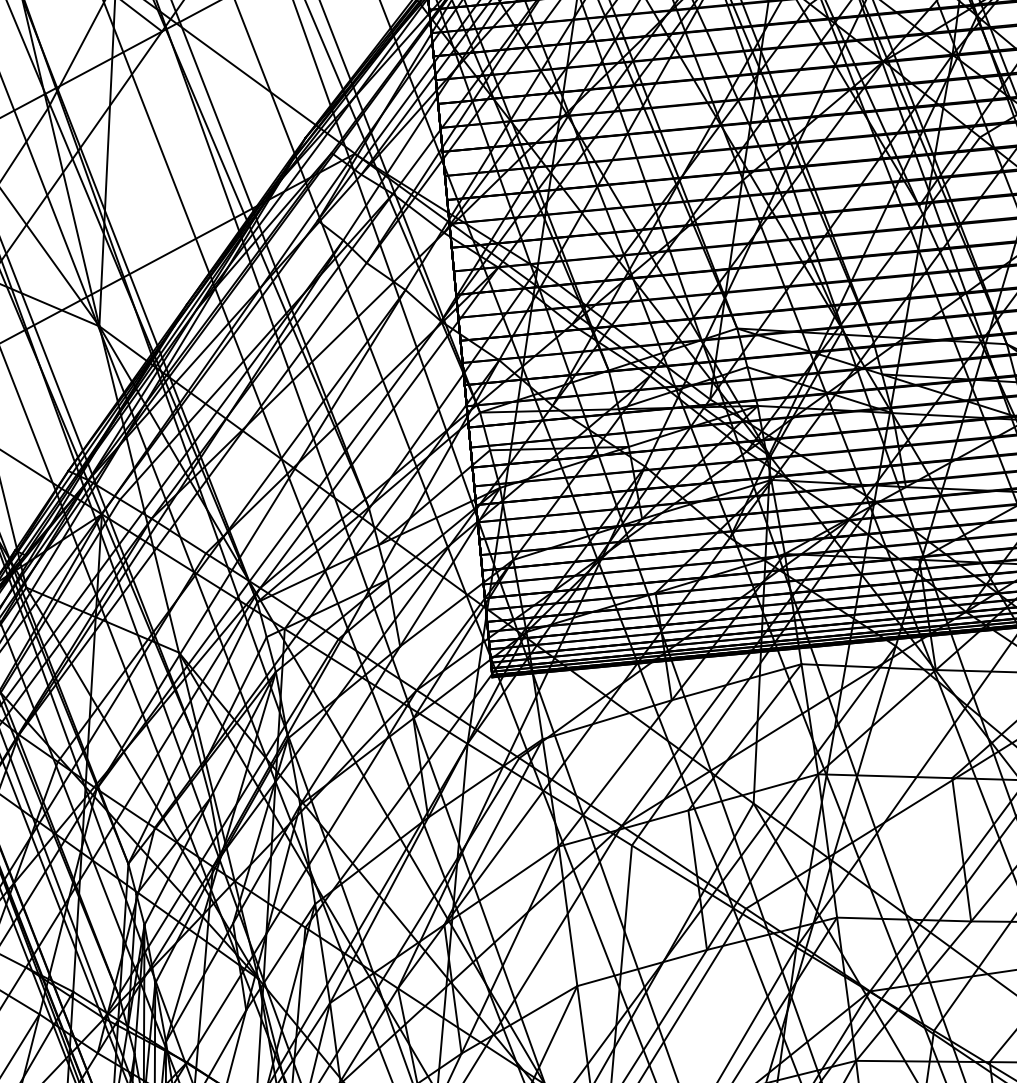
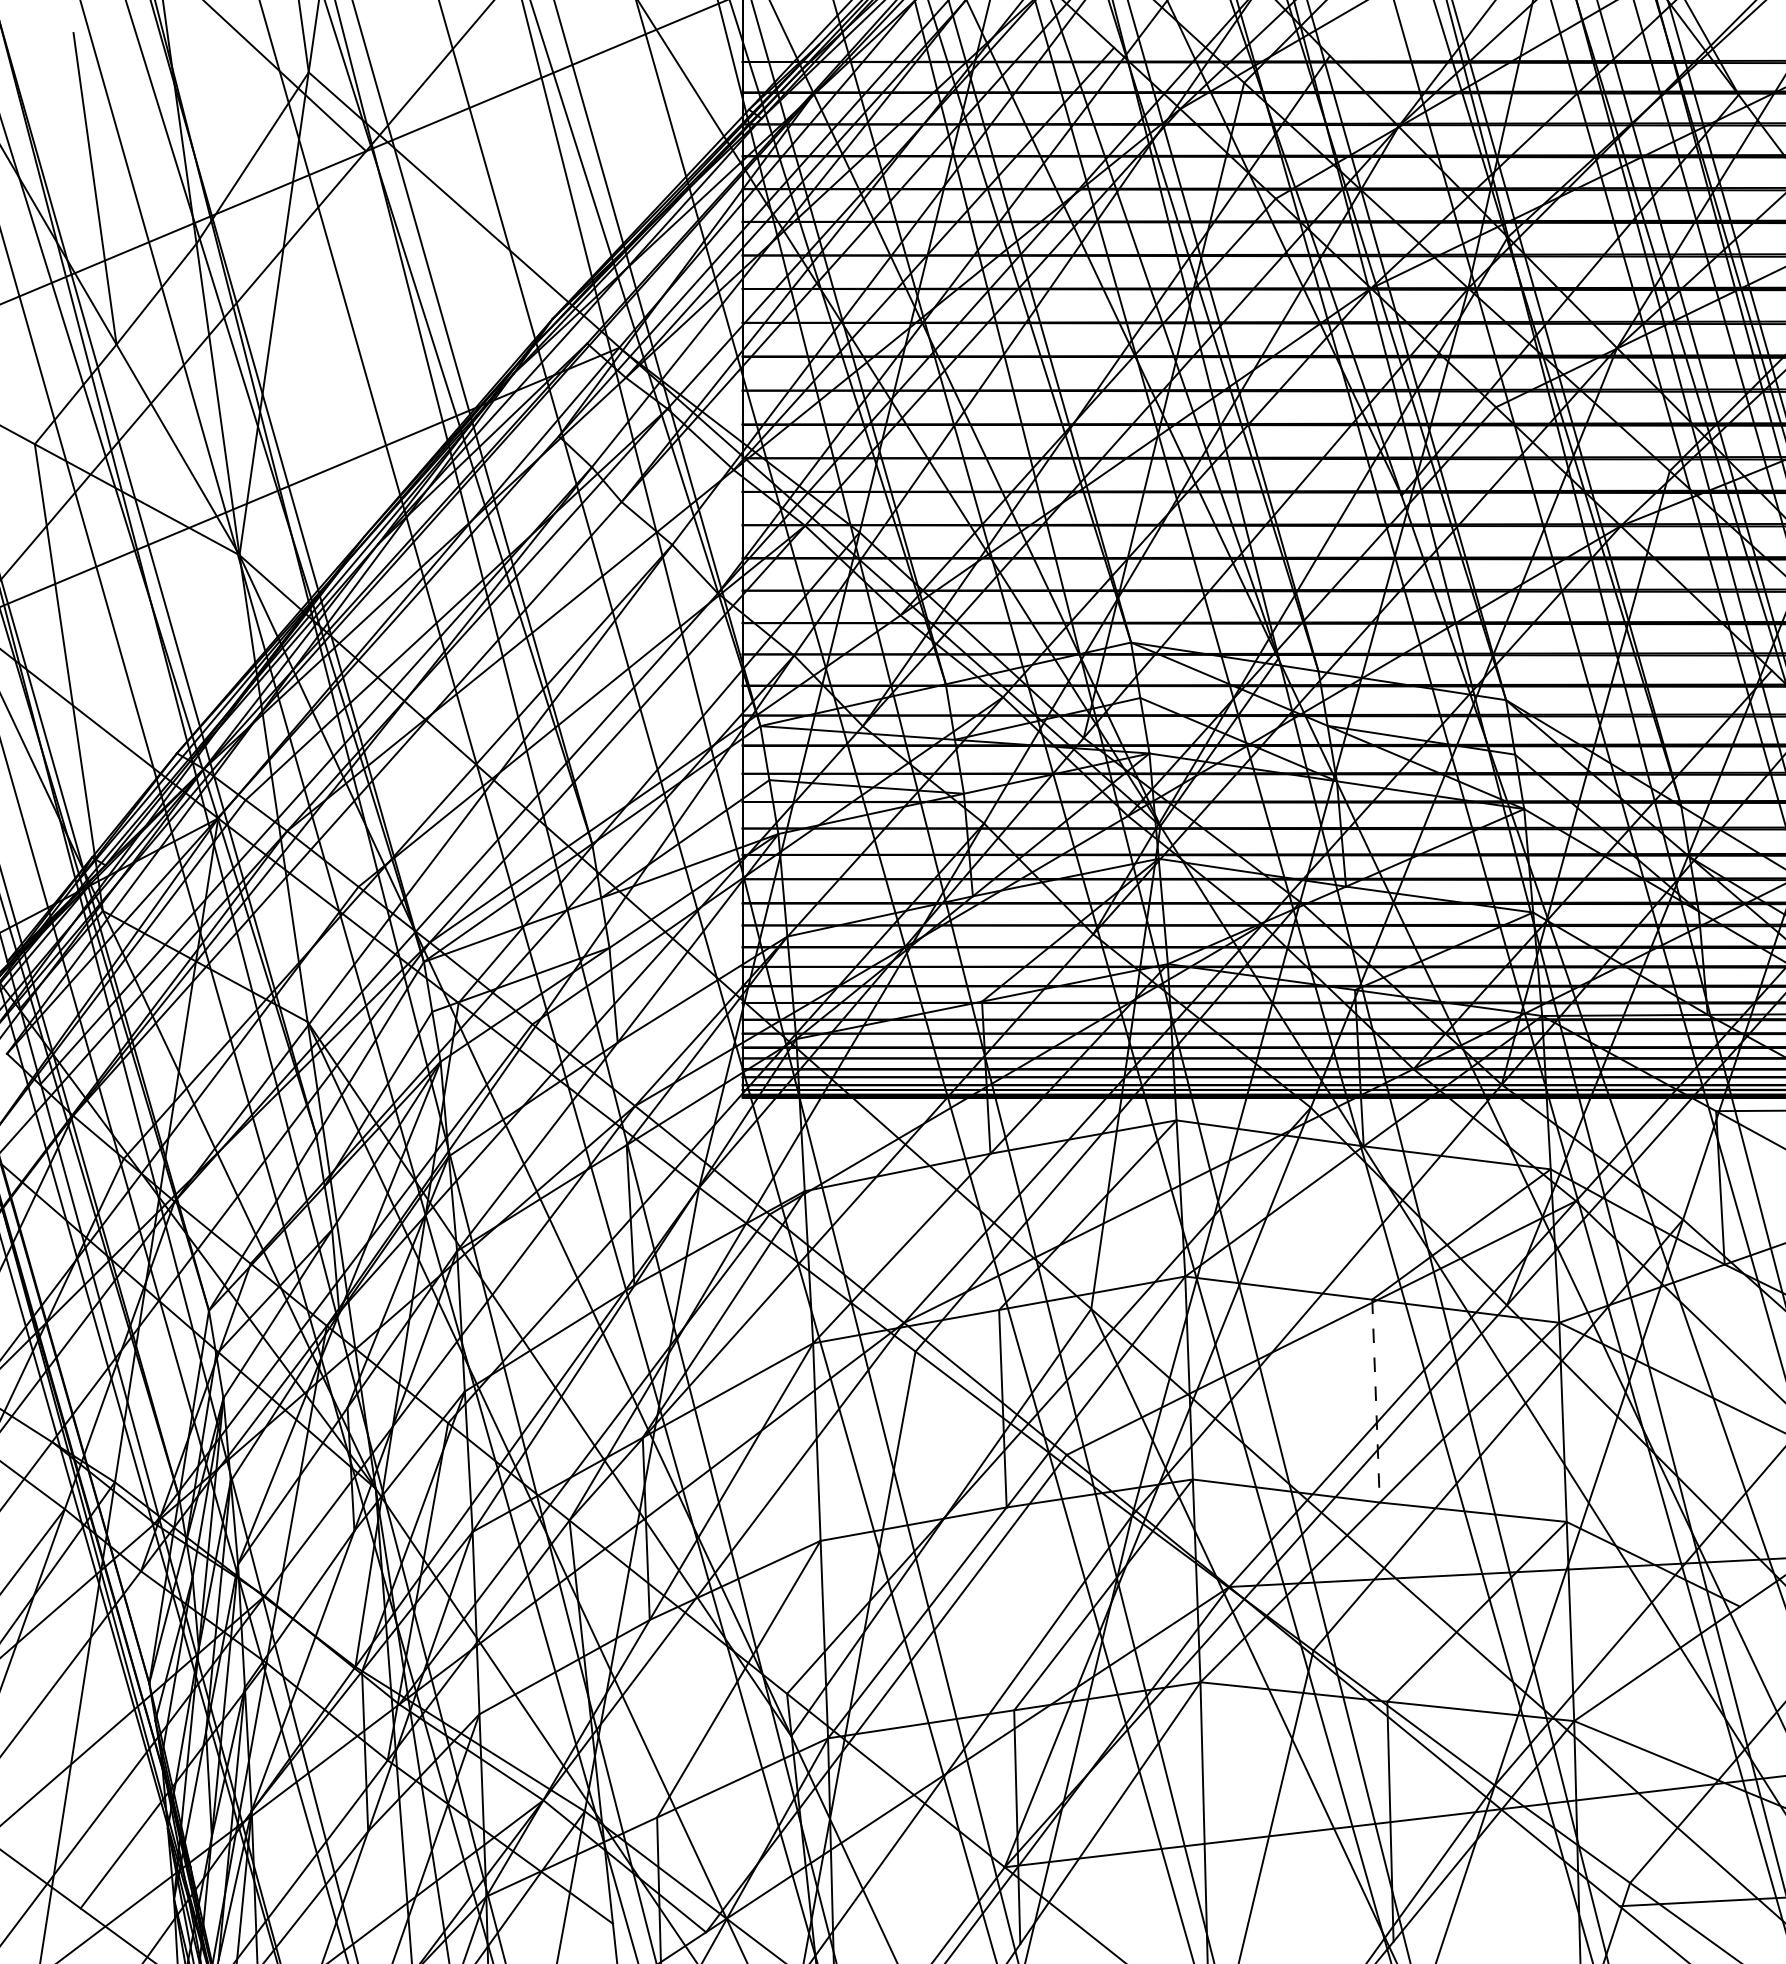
line: (962, 850) -> (1376, 1401), solid -> dashed

